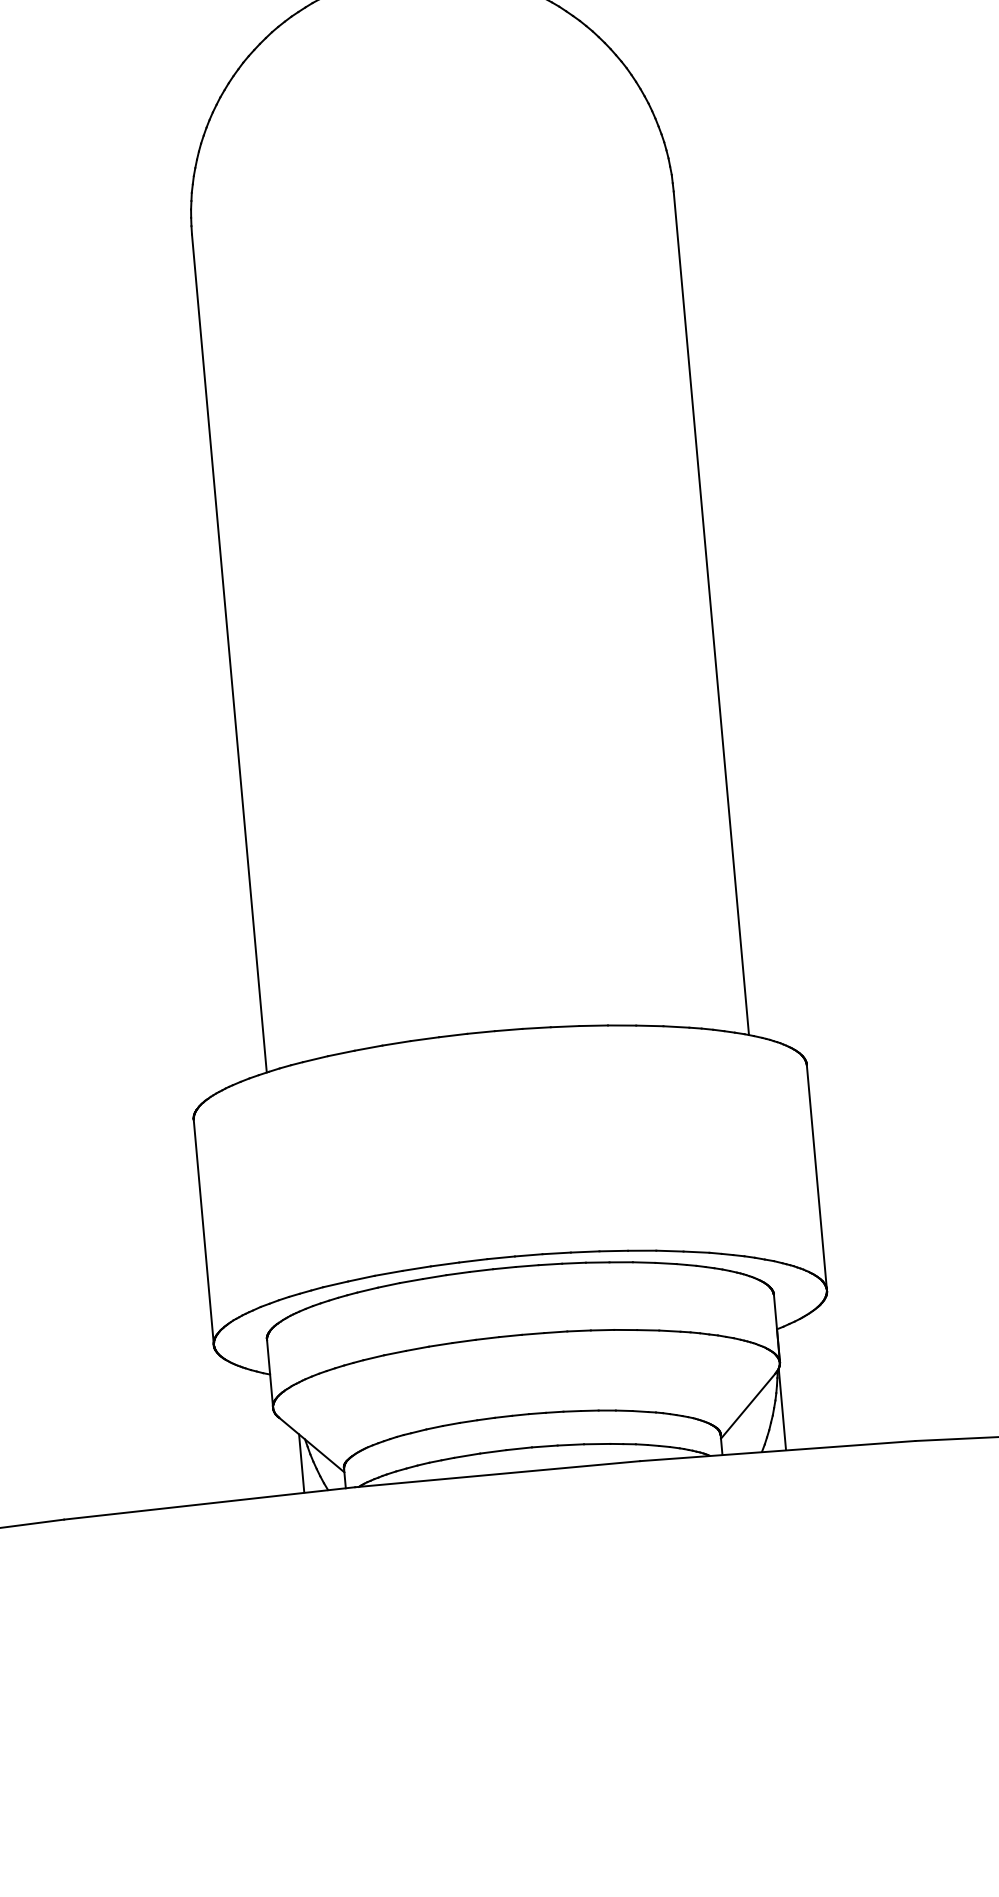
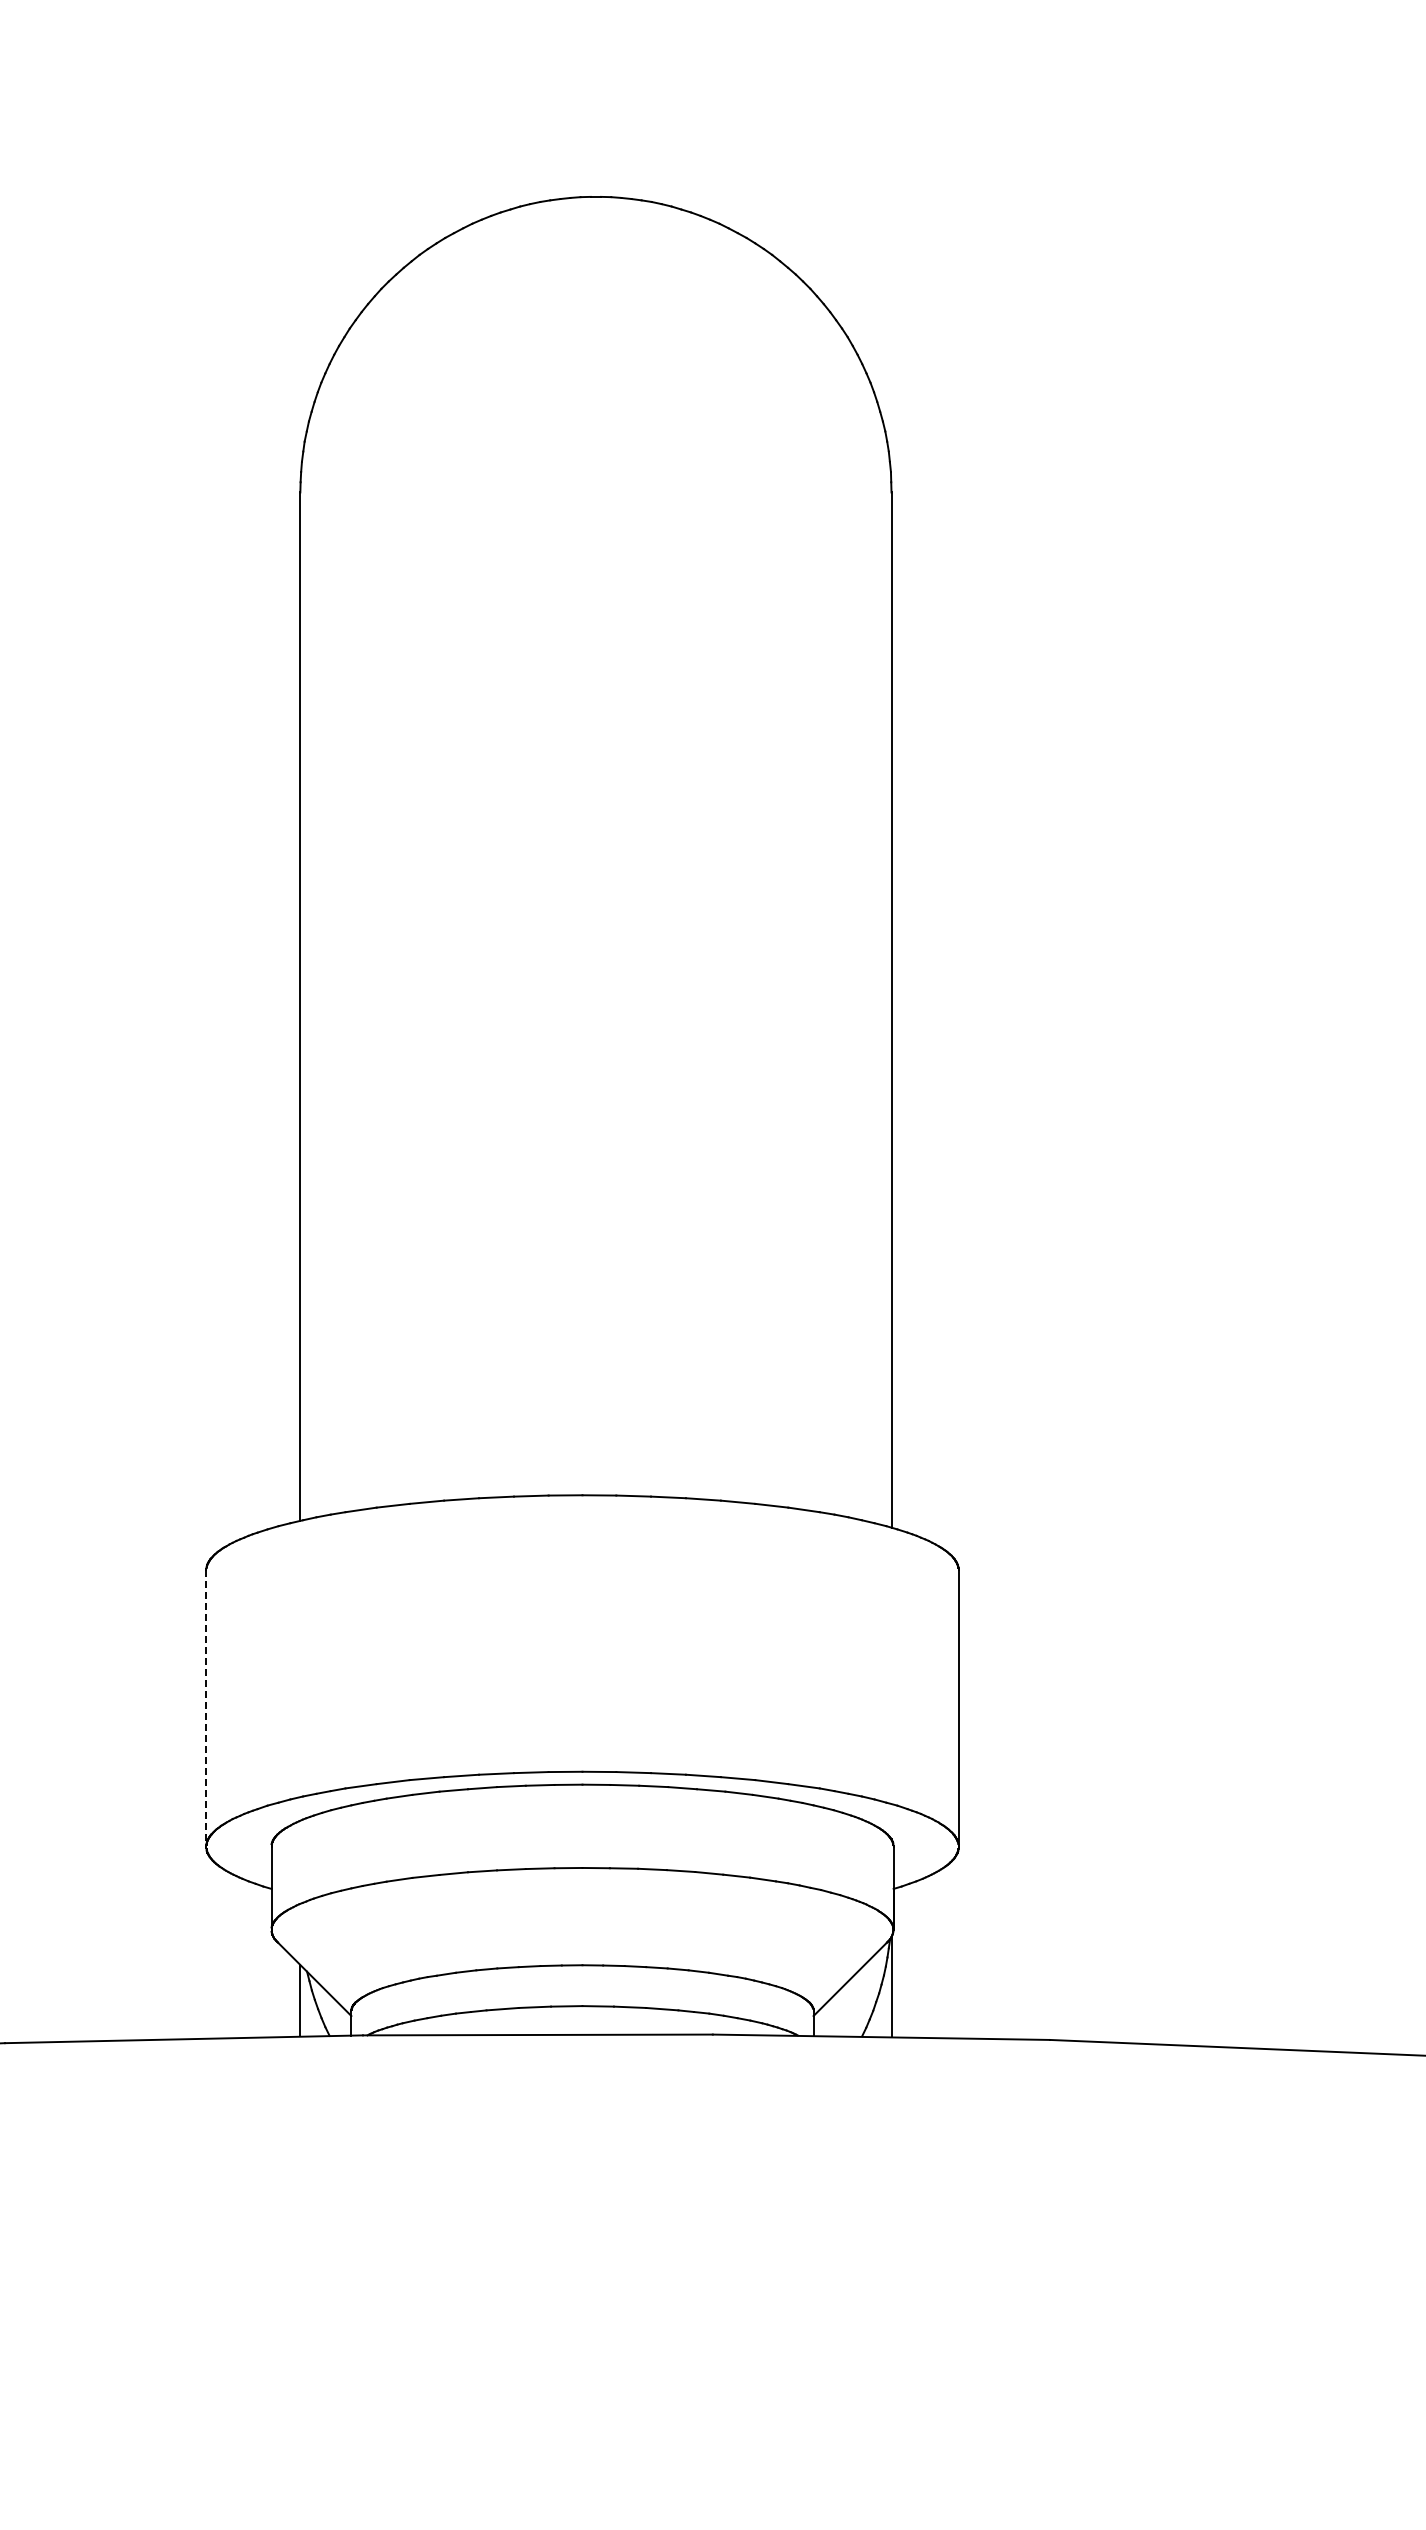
line: (203, 1232) -> (206, 1708), solid -> dashed

